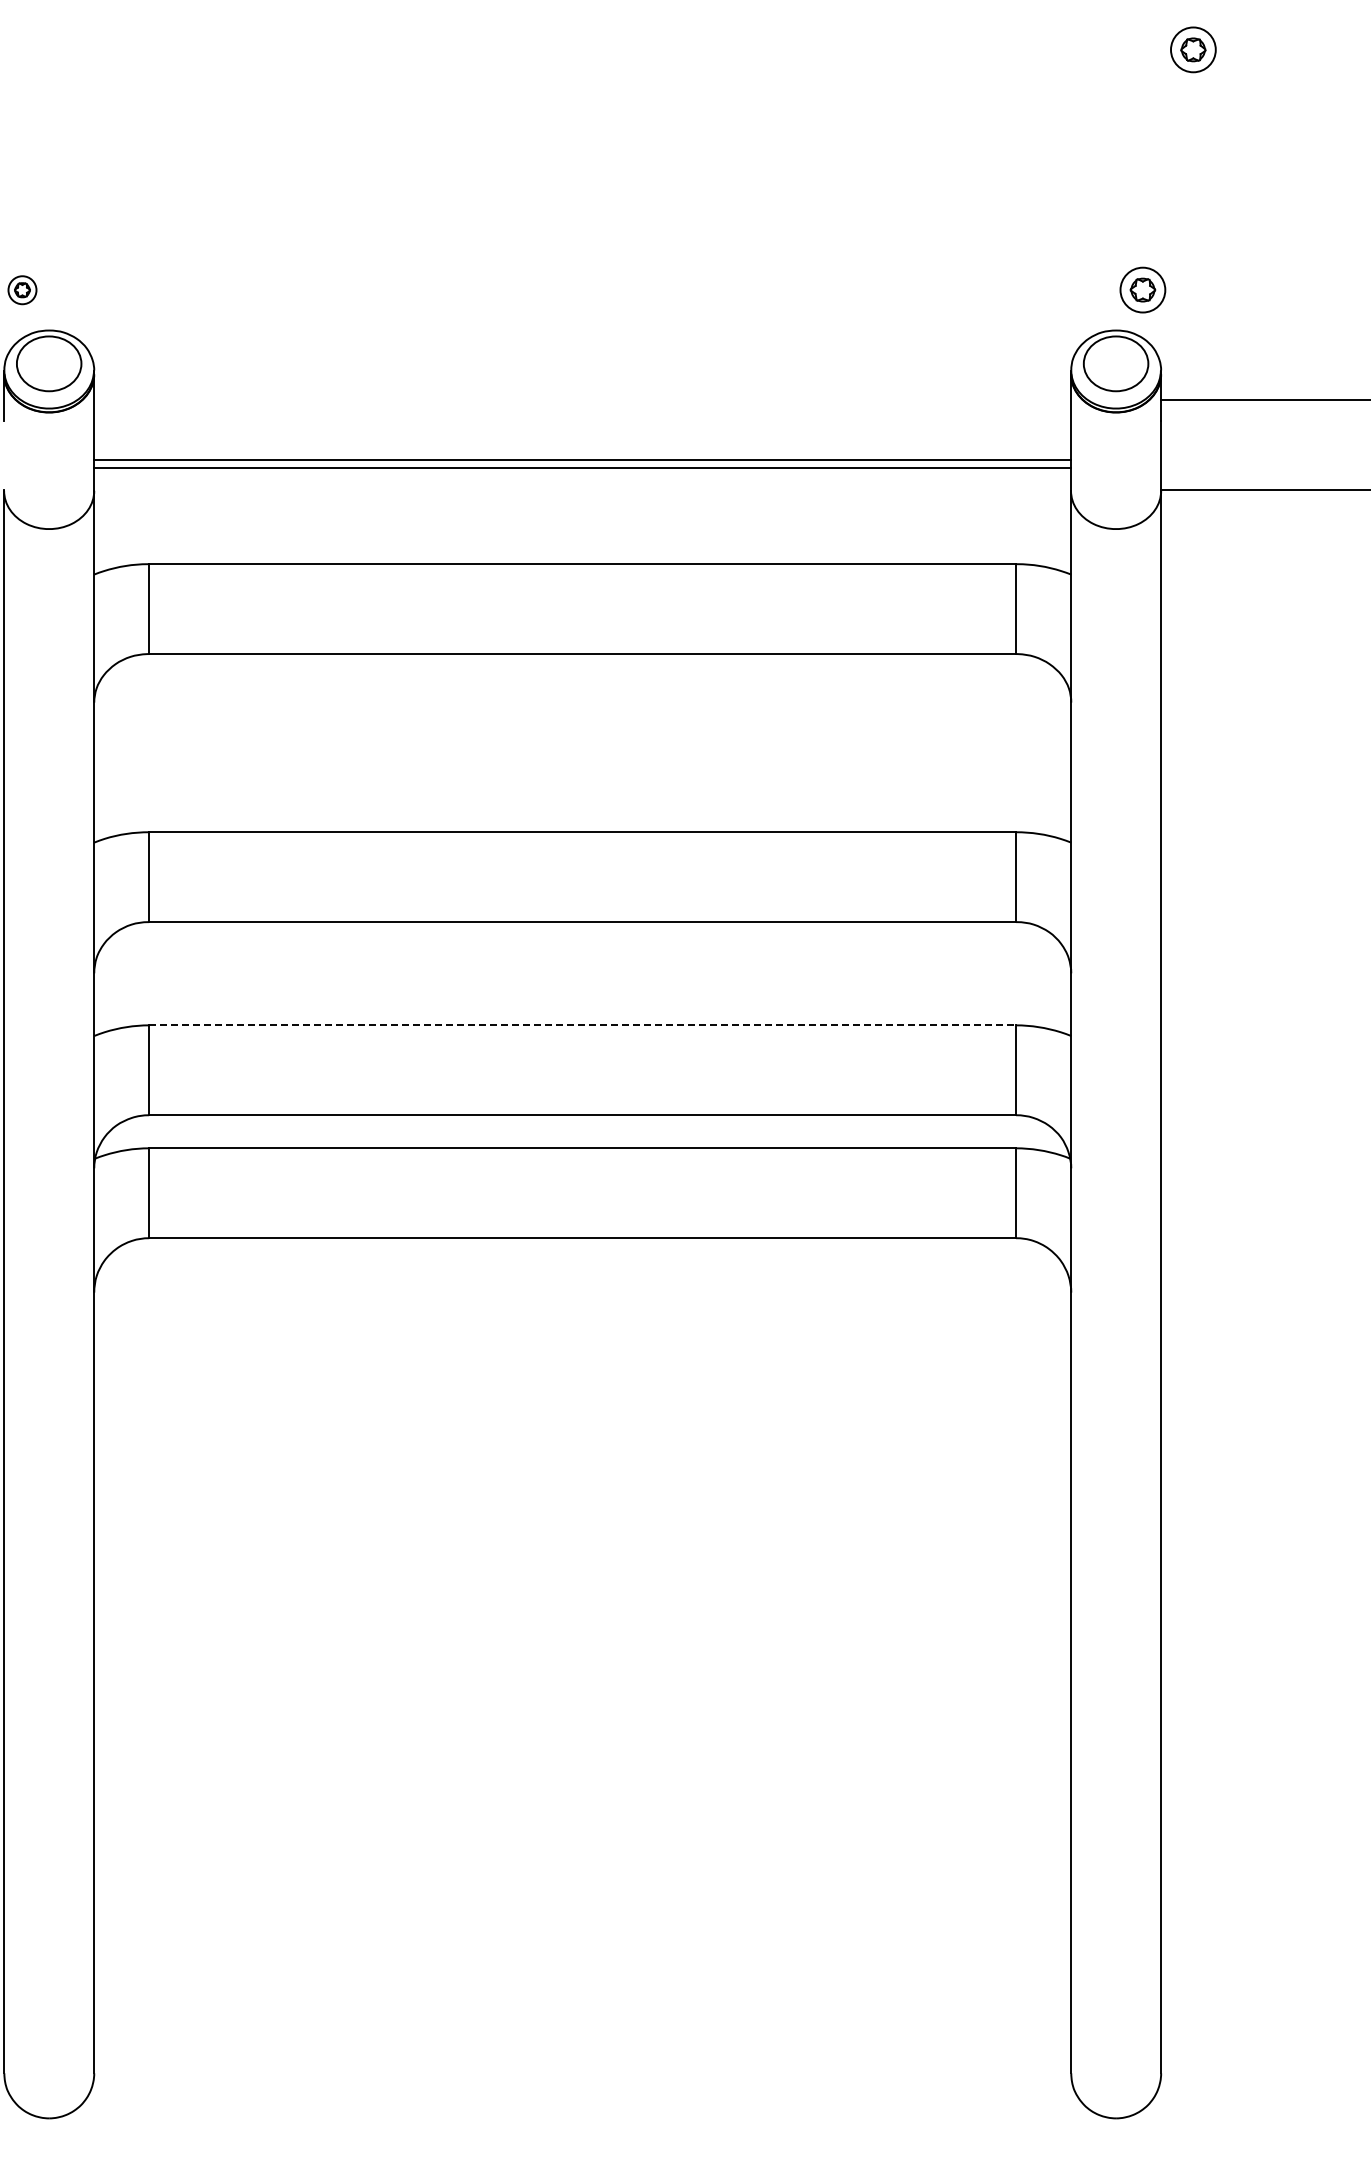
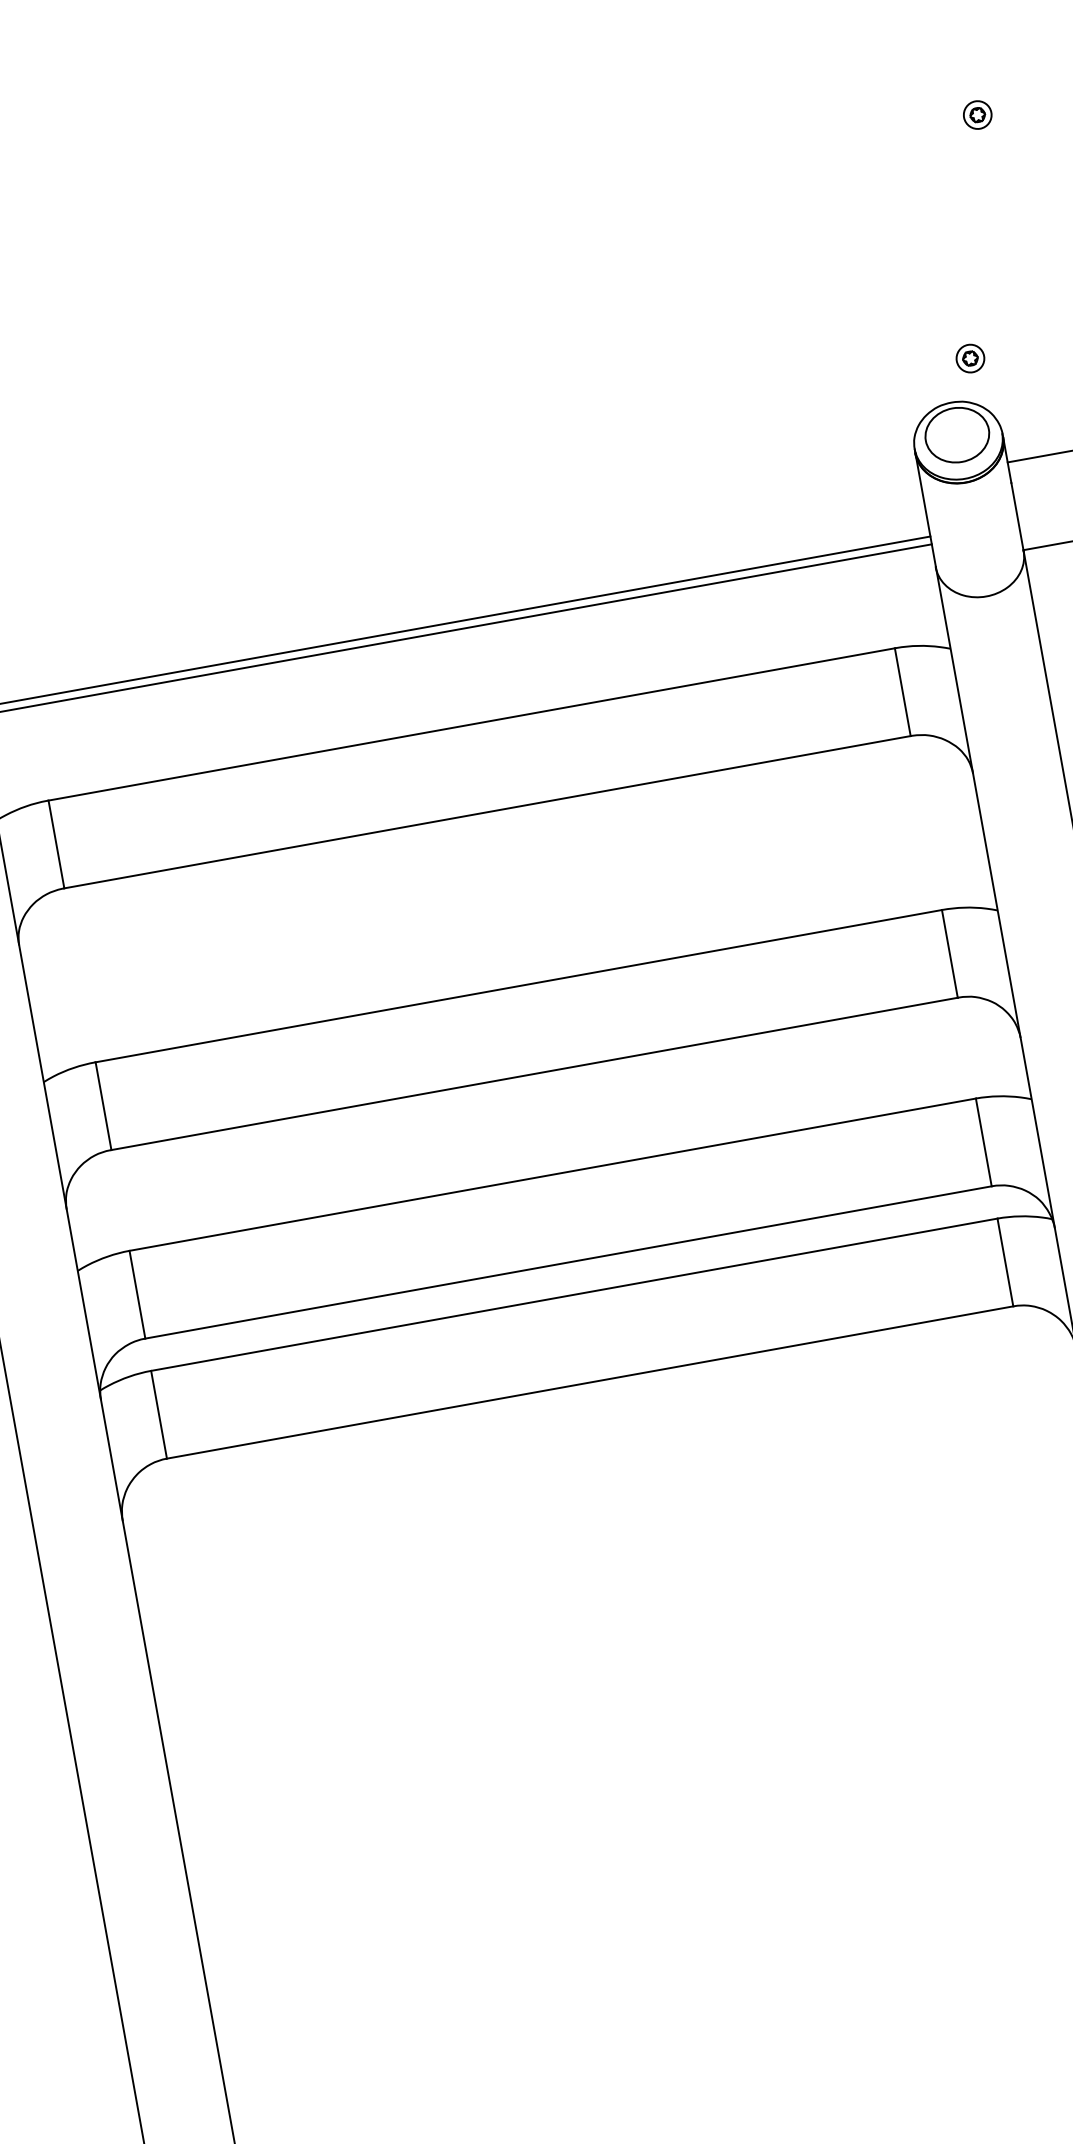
part: (1193, 49) -> (977, 114), size x0.62
part: (1142, 290) -> (970, 358), size x0.62
line: (583, 1025) -> (553, 1174), dashed -> solid

